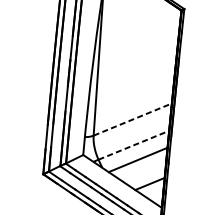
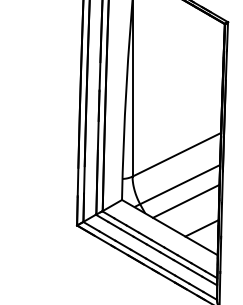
line: (133, 119) -> (177, 154), dashed -> solid
line: (134, 145) -> (180, 184), dashed -> solid

